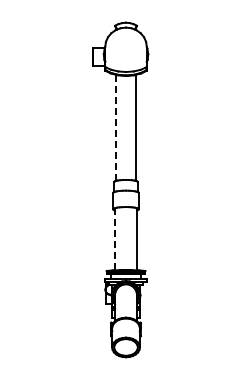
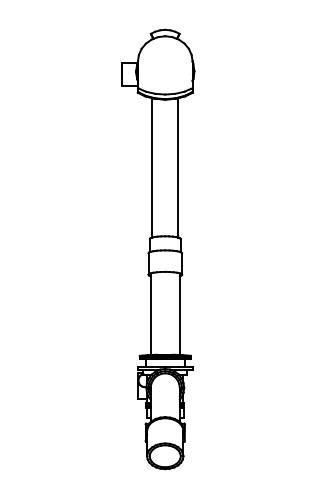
line: (116, 127) -> (152, 167), dashed -> solid
line: (114, 239) -> (150, 314), dashed -> solid

